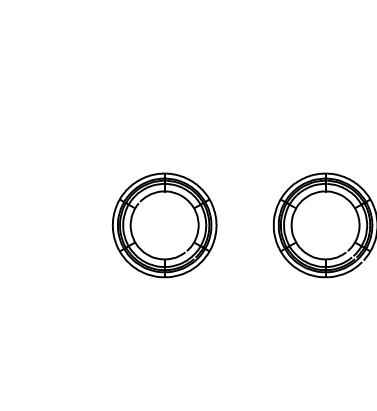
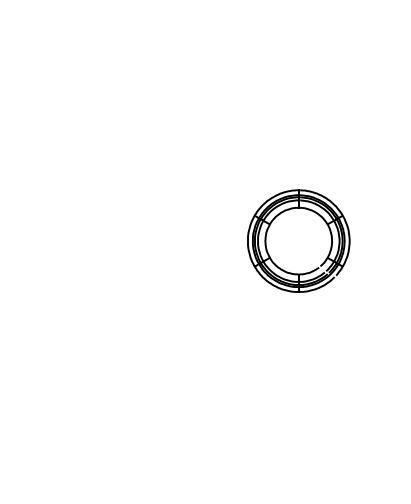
part: (164, 224) -> (140, 240), removed

